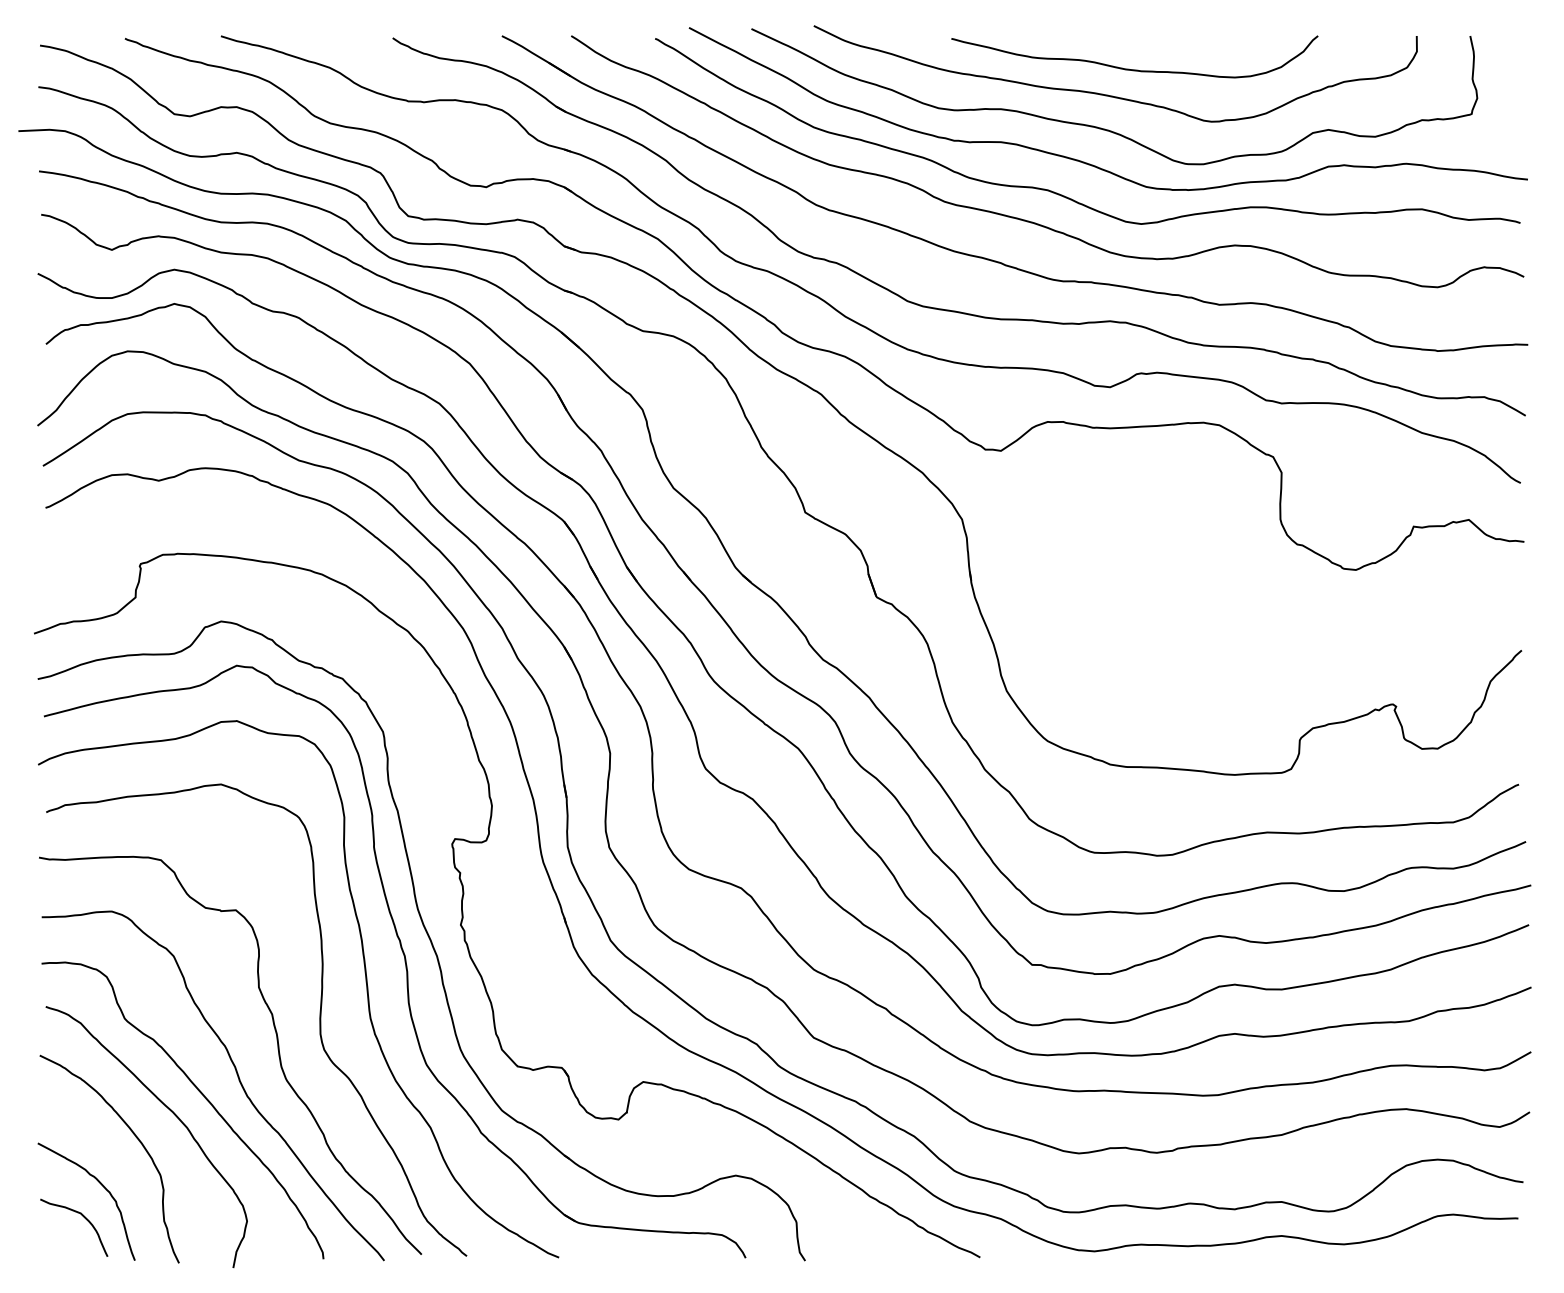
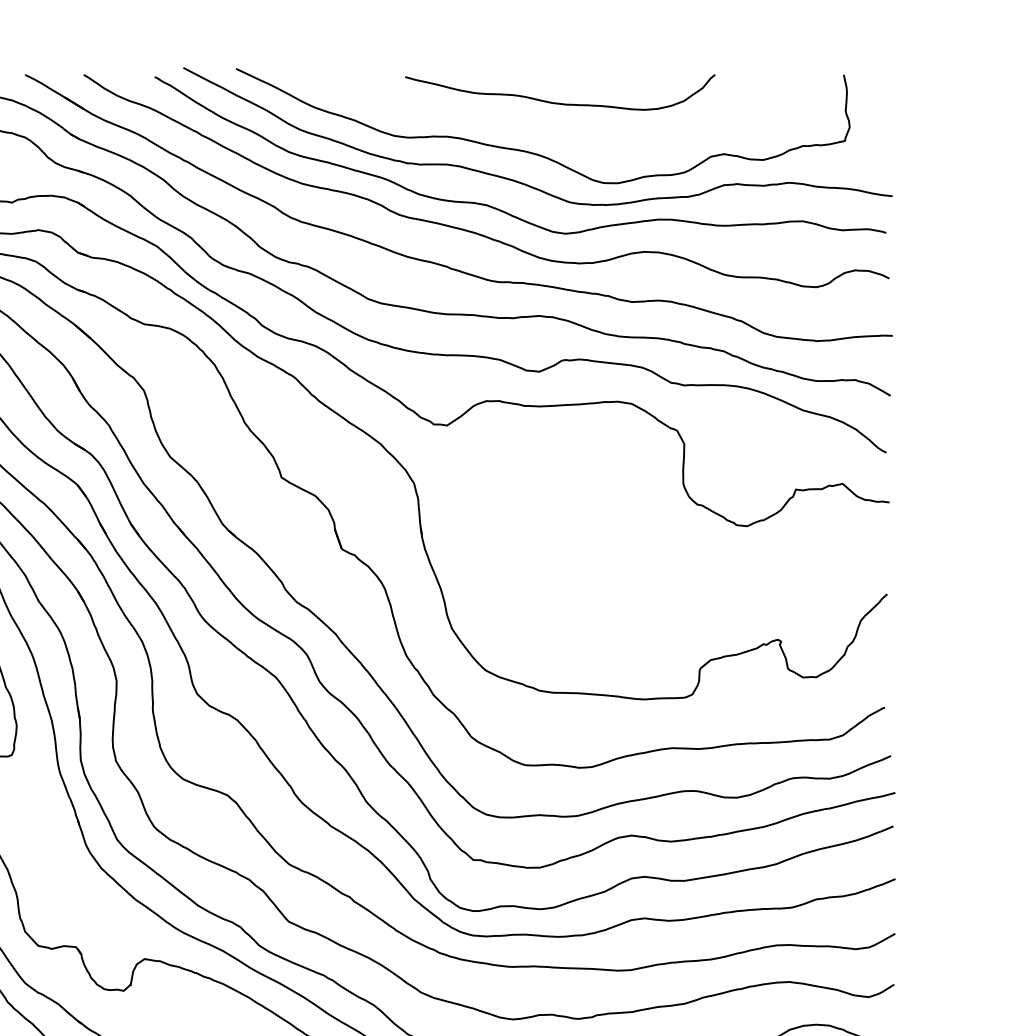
curve: (1108, 94) -> (537, 124), removed

